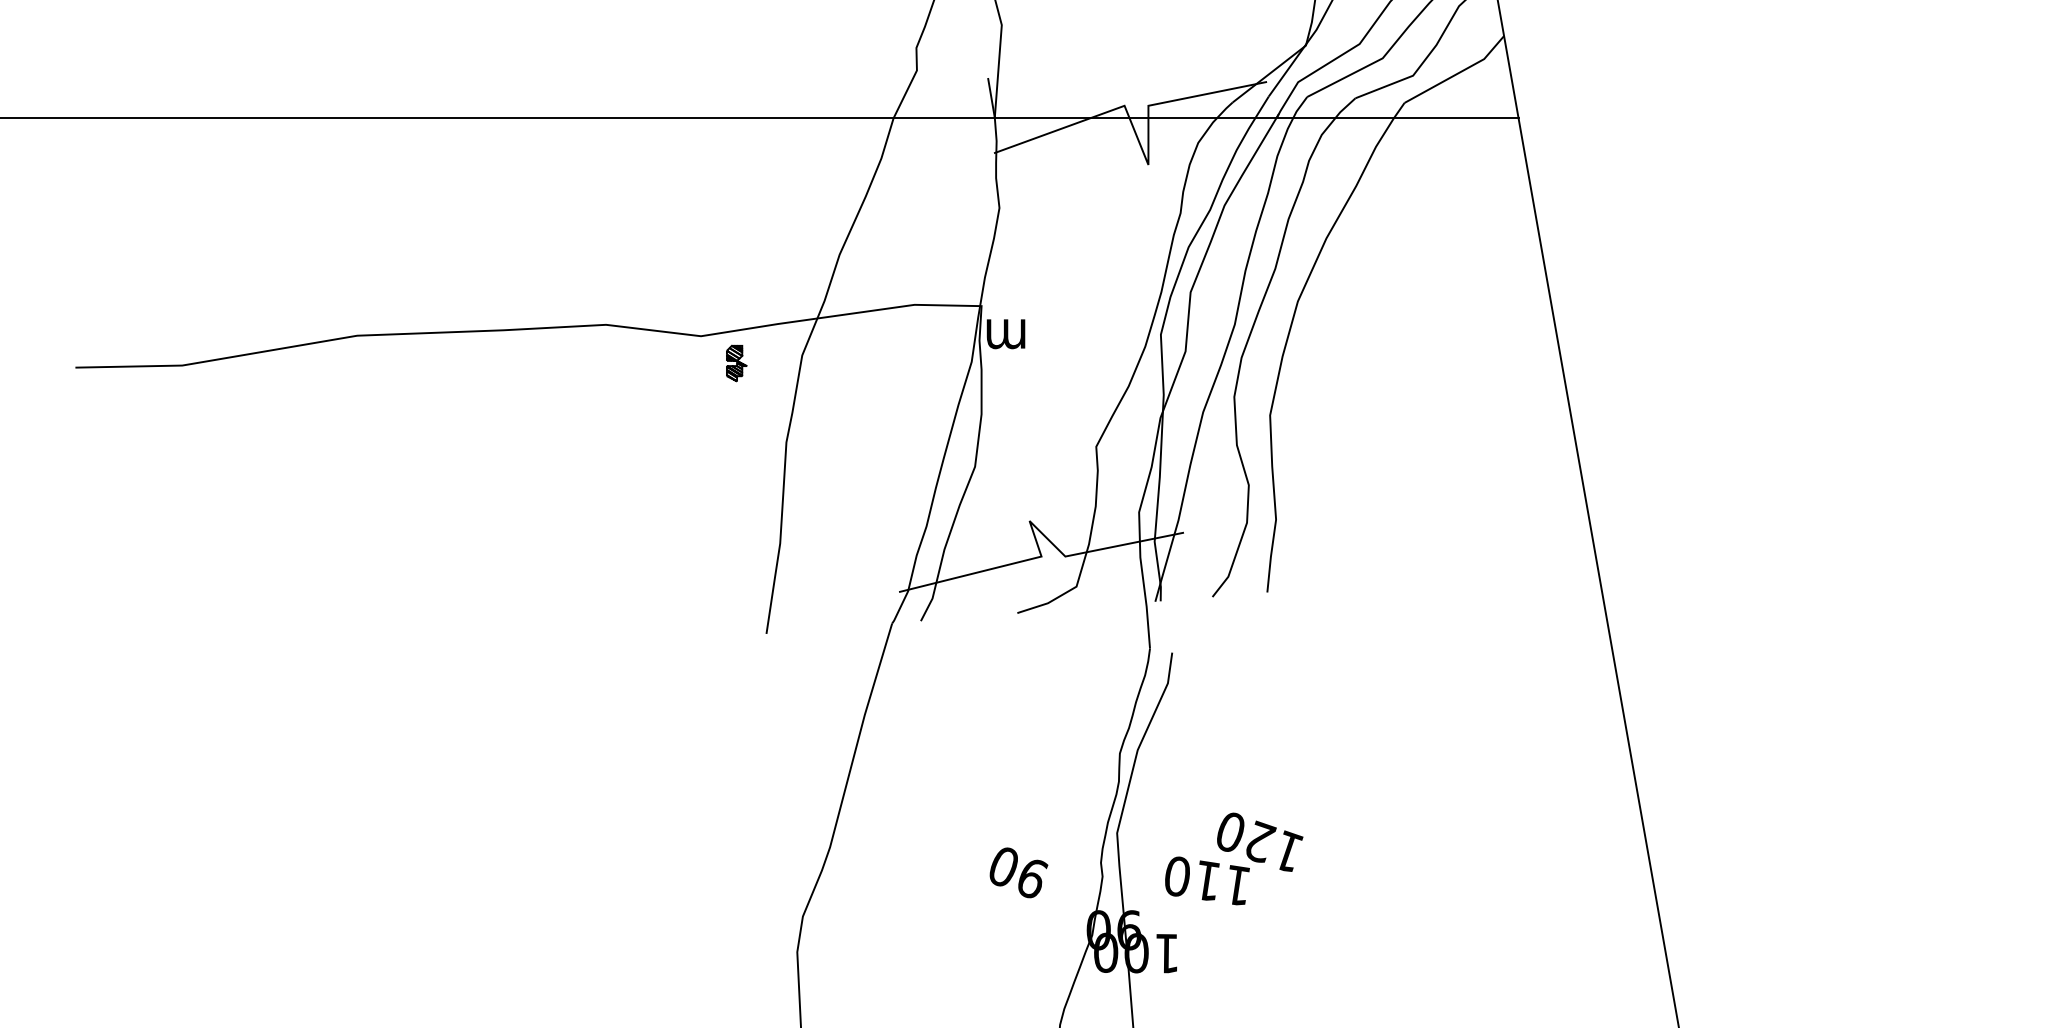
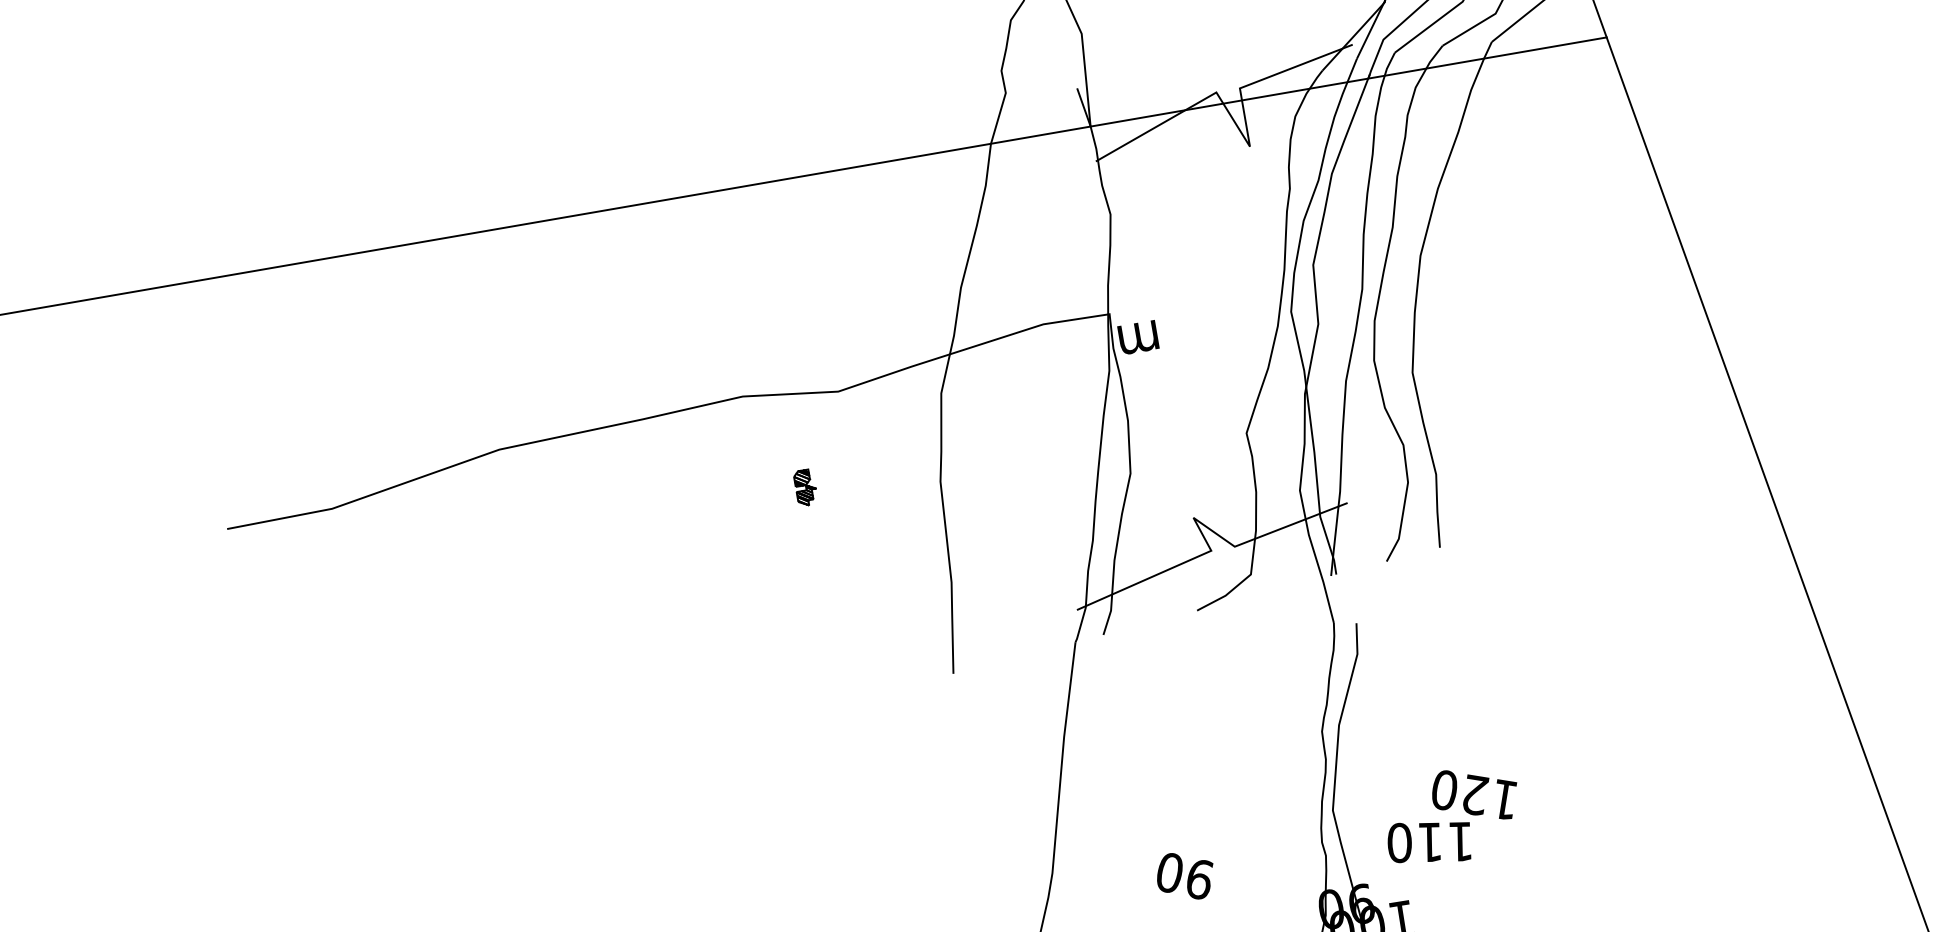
part: (736, 363) -> (805, 487), moved
text: (1018, 872) -> (1185, 875), moved

